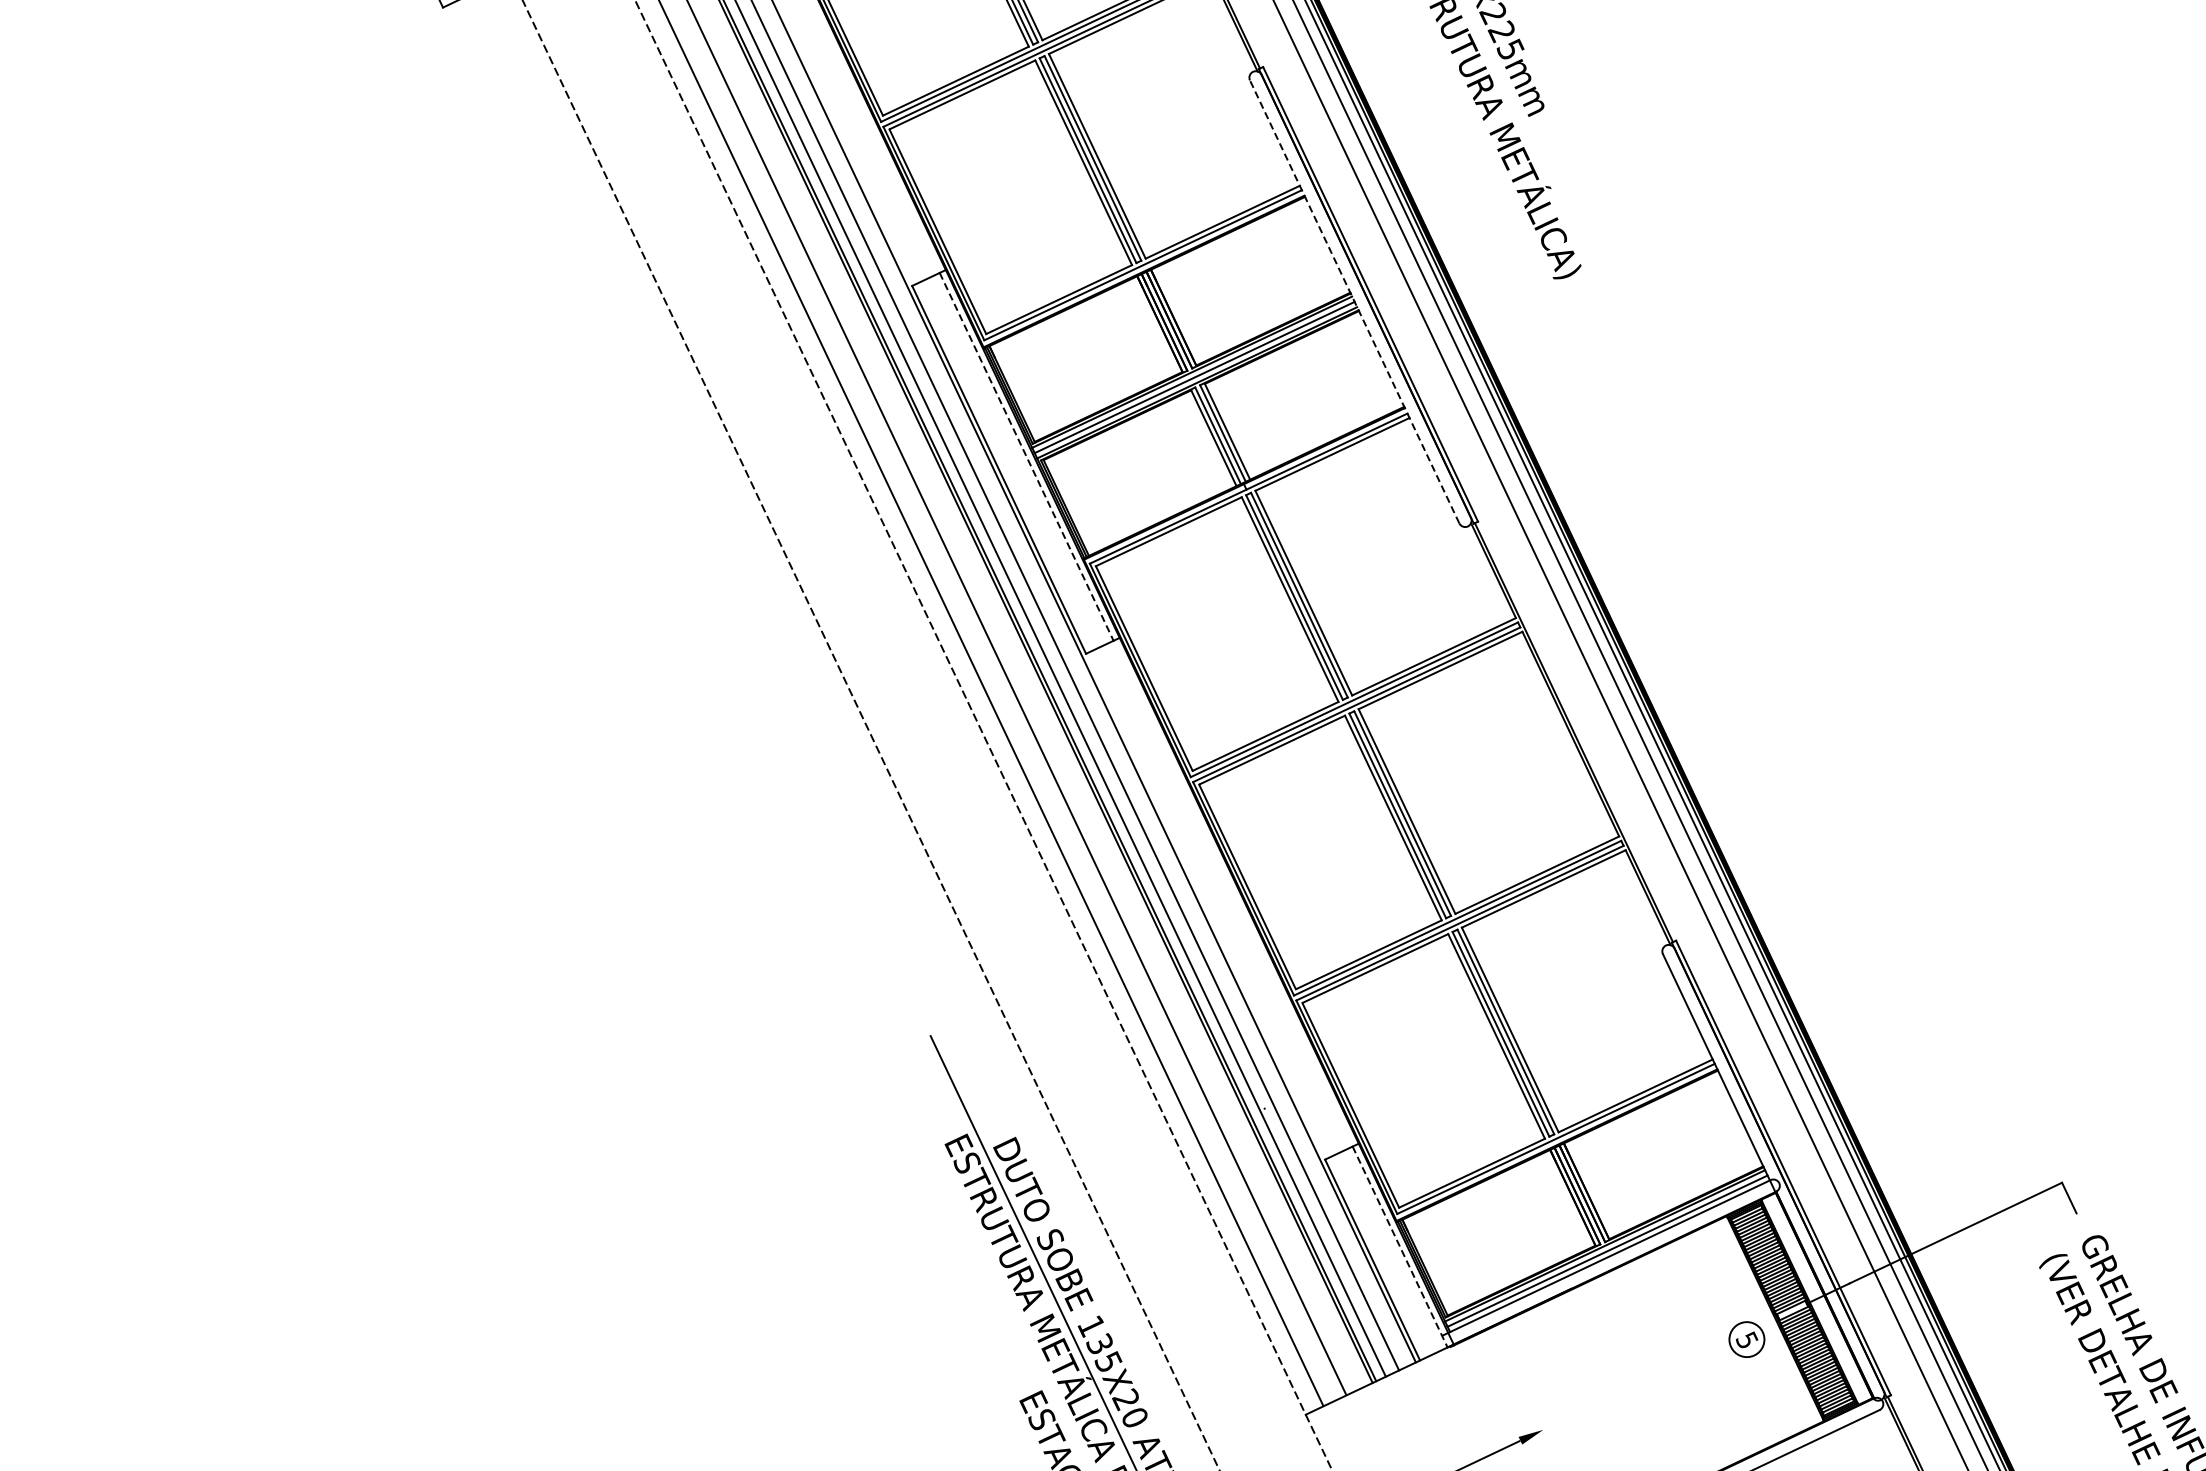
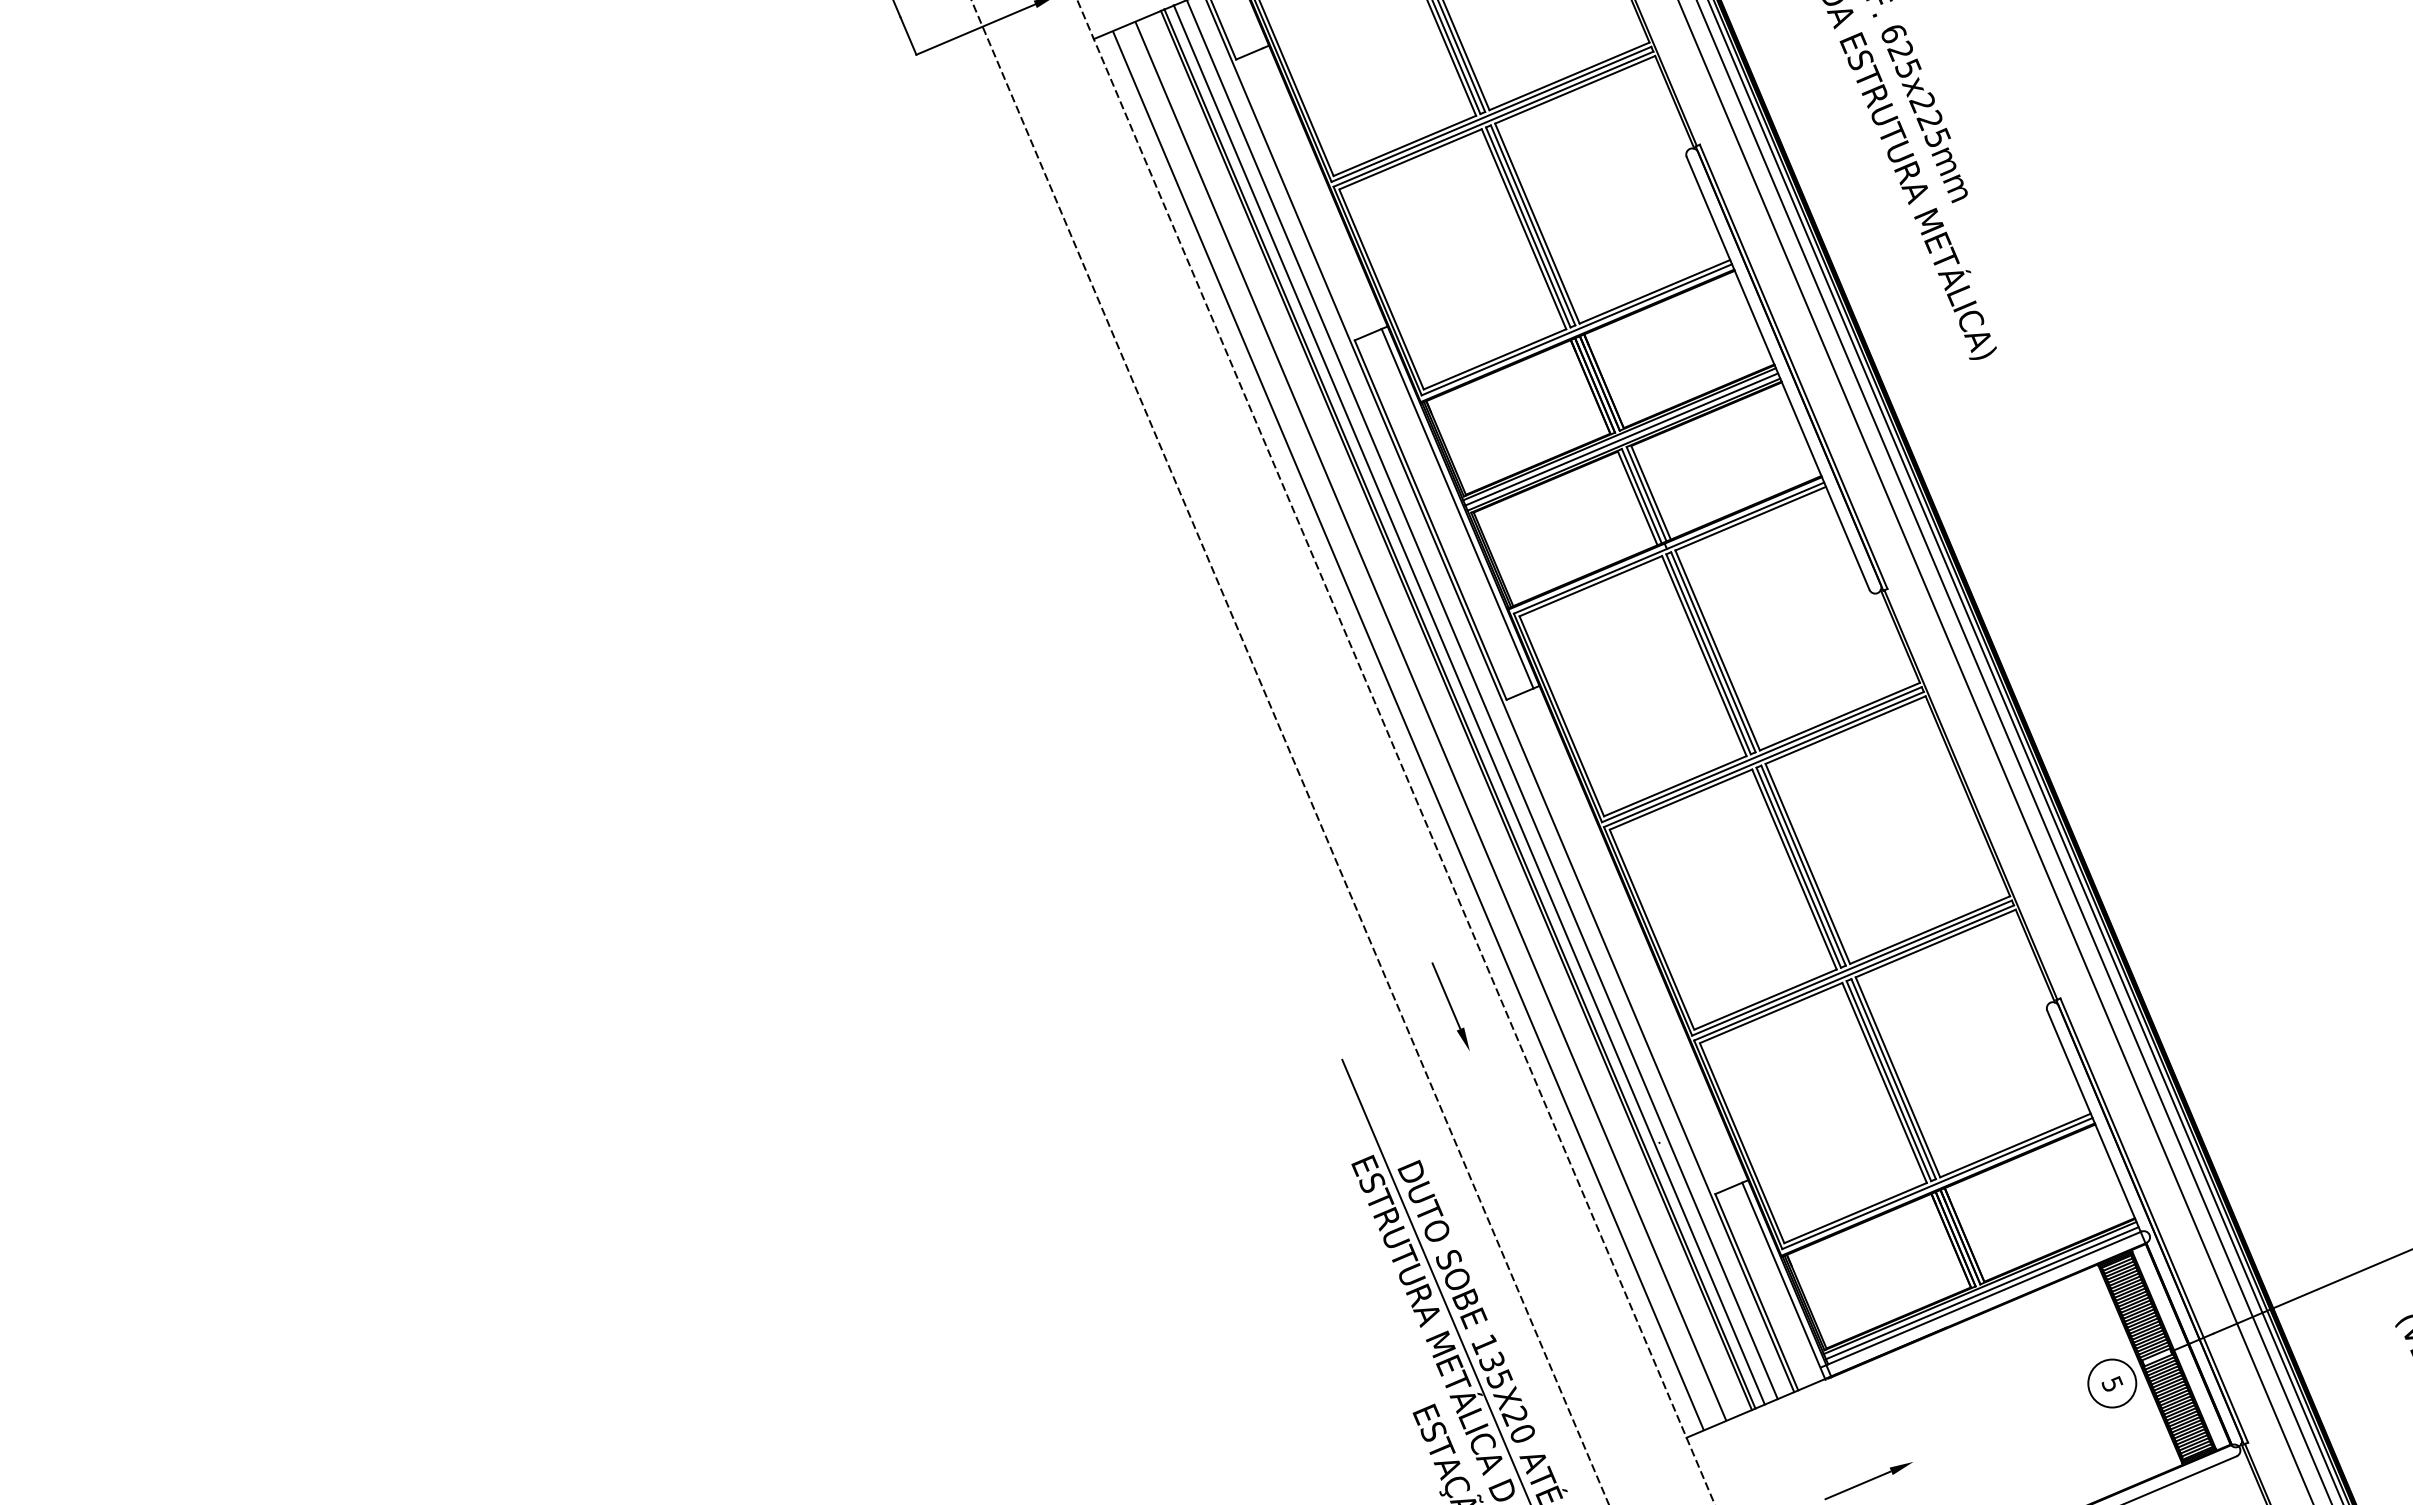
line: (1355, 301) -> (1778, 373), dashed -> solid
line: (1026, 457) -> (1457, 509), dashed -> solid
part: (1041, 975) -> (1450, 1006), added
line: (1399, 1247) -> (1783, 1281), dashed -> solid
circle: (1747, 1339) -> (2112, 1383), size x1.43

